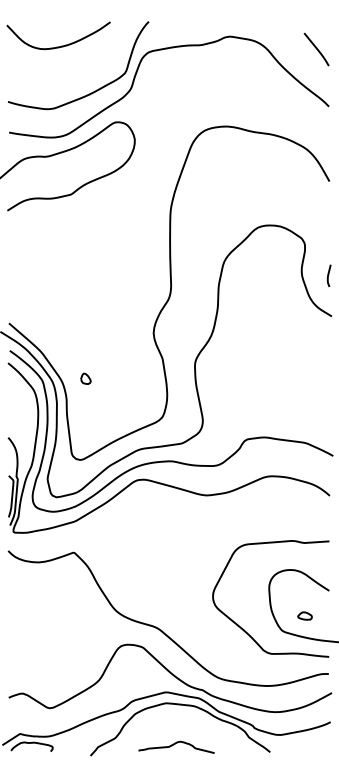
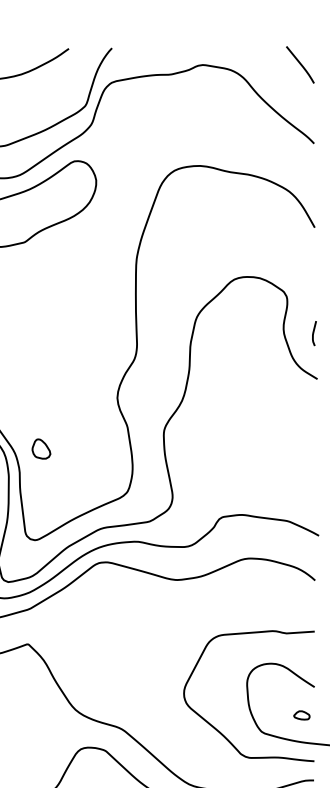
line: (316, 49) -> (300, 64), moved
part: (85, 378) -> (40, 448), size x1.67
part: (304, 615) -> (301, 714), moved

